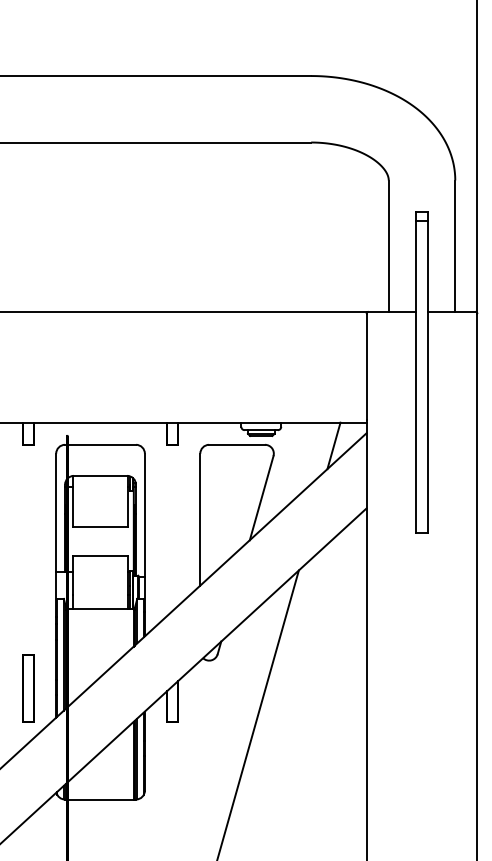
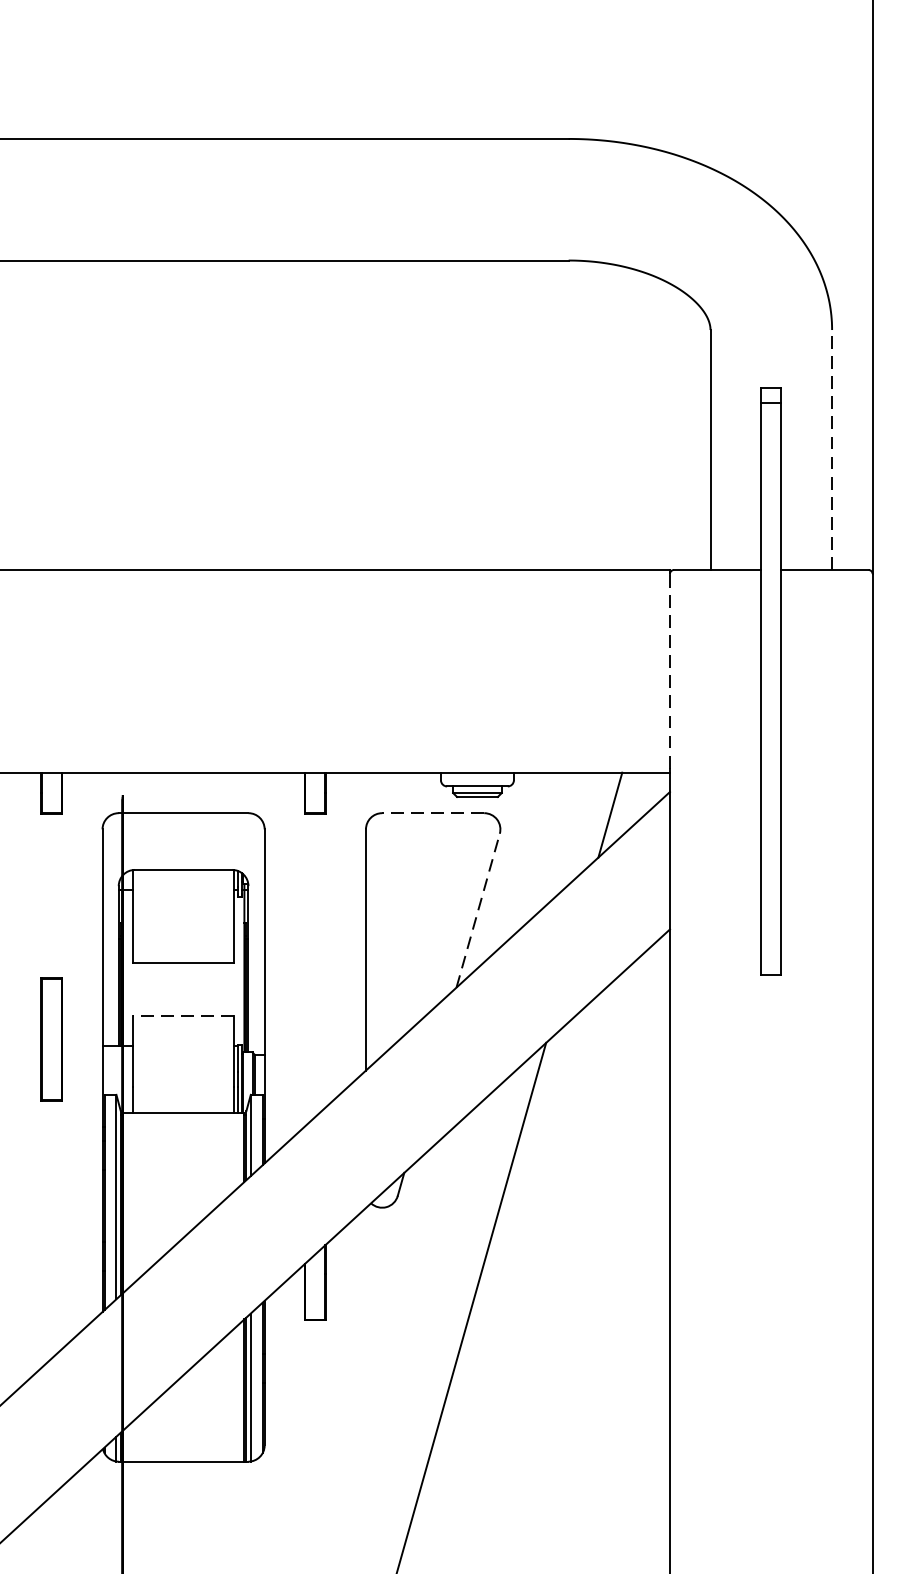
line: (455, 246) -> (832, 450), solid -> dashed
line: (366, 366) -> (669, 669), solid -> dashed
line: (237, 444) -> (433, 812), solid -> dashed
line: (261, 498) -> (477, 911), solid -> dashed
line: (100, 555) -> (183, 1015), solid -> dashed
part: (28, 688) -> (51, 1039), moved

